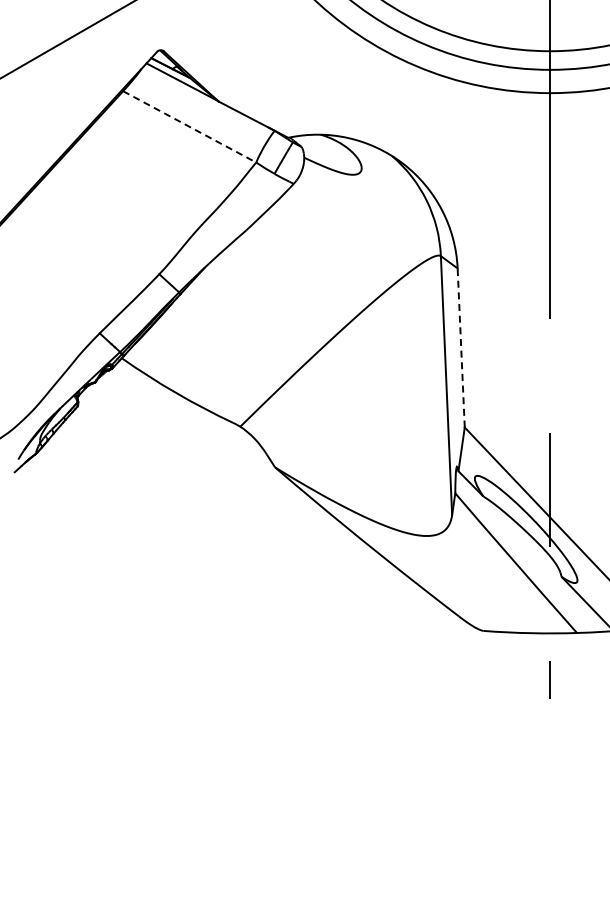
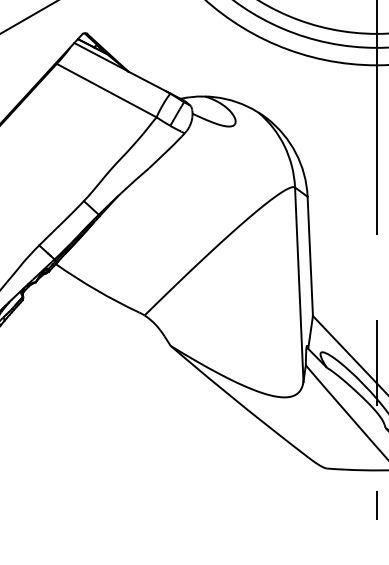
line: (189, 126) -> (106, 90), dashed -> solid
line: (461, 347) -> (310, 256), dashed -> solid

